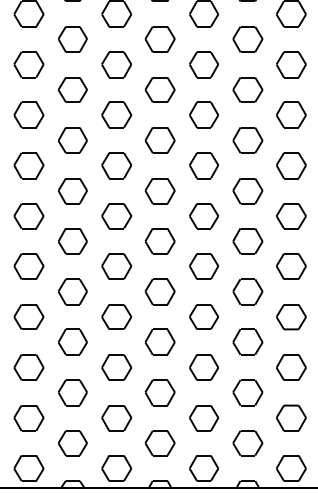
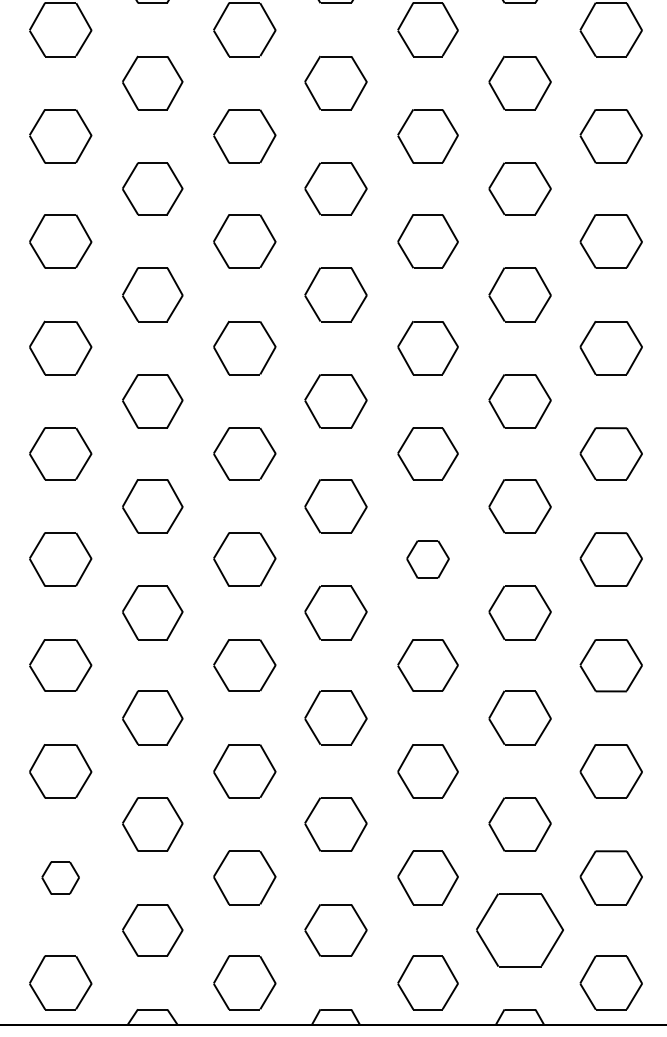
part: (203, 266) -> (426, 559), size x0.7
part: (28, 418) -> (59, 878), size x0.6
part: (247, 443) -> (519, 930), size x1.4

